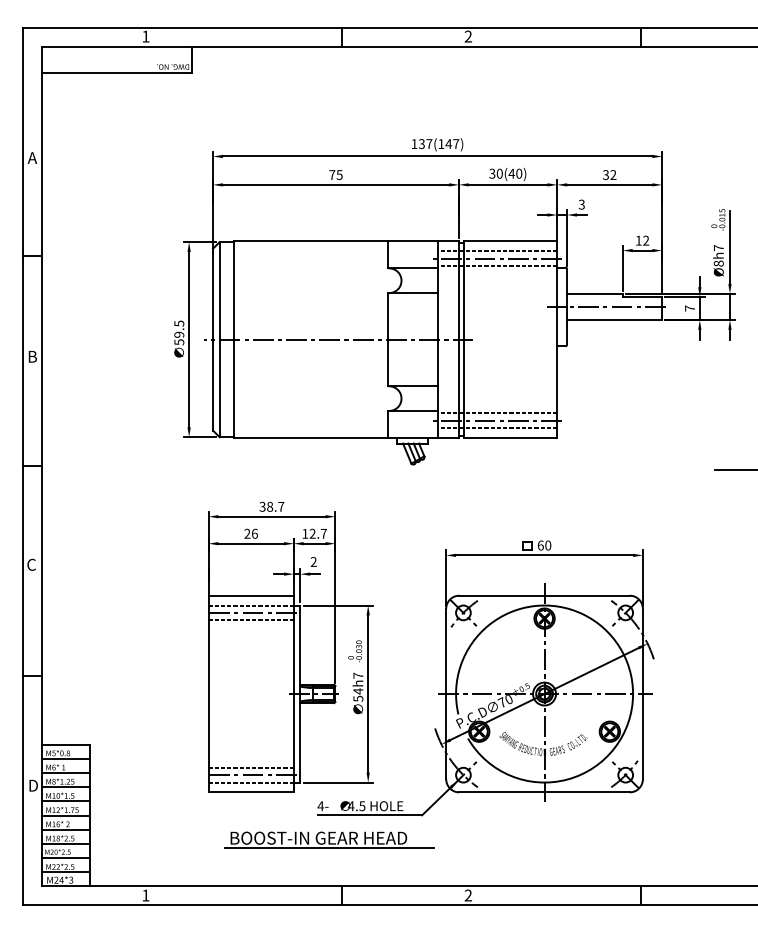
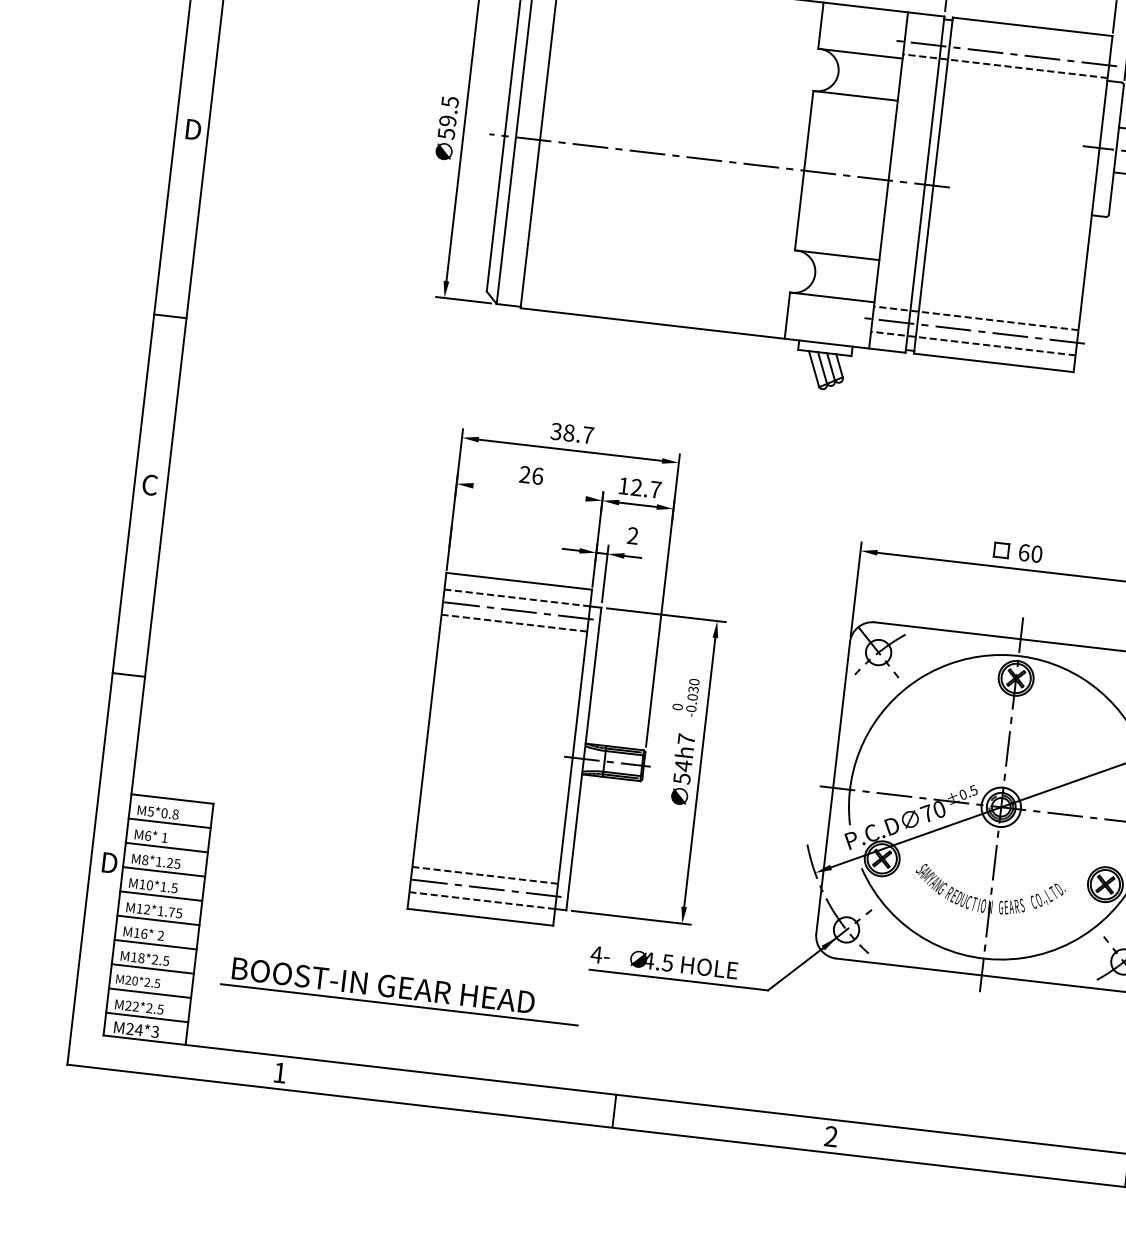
line: (497, 251) -> (1008, 41), removed
text: (33, 356) -> (194, 129), B -> D
line: (250, 543) -> (528, 491), removed
part: (329, 839) -> (401, 989), moved

